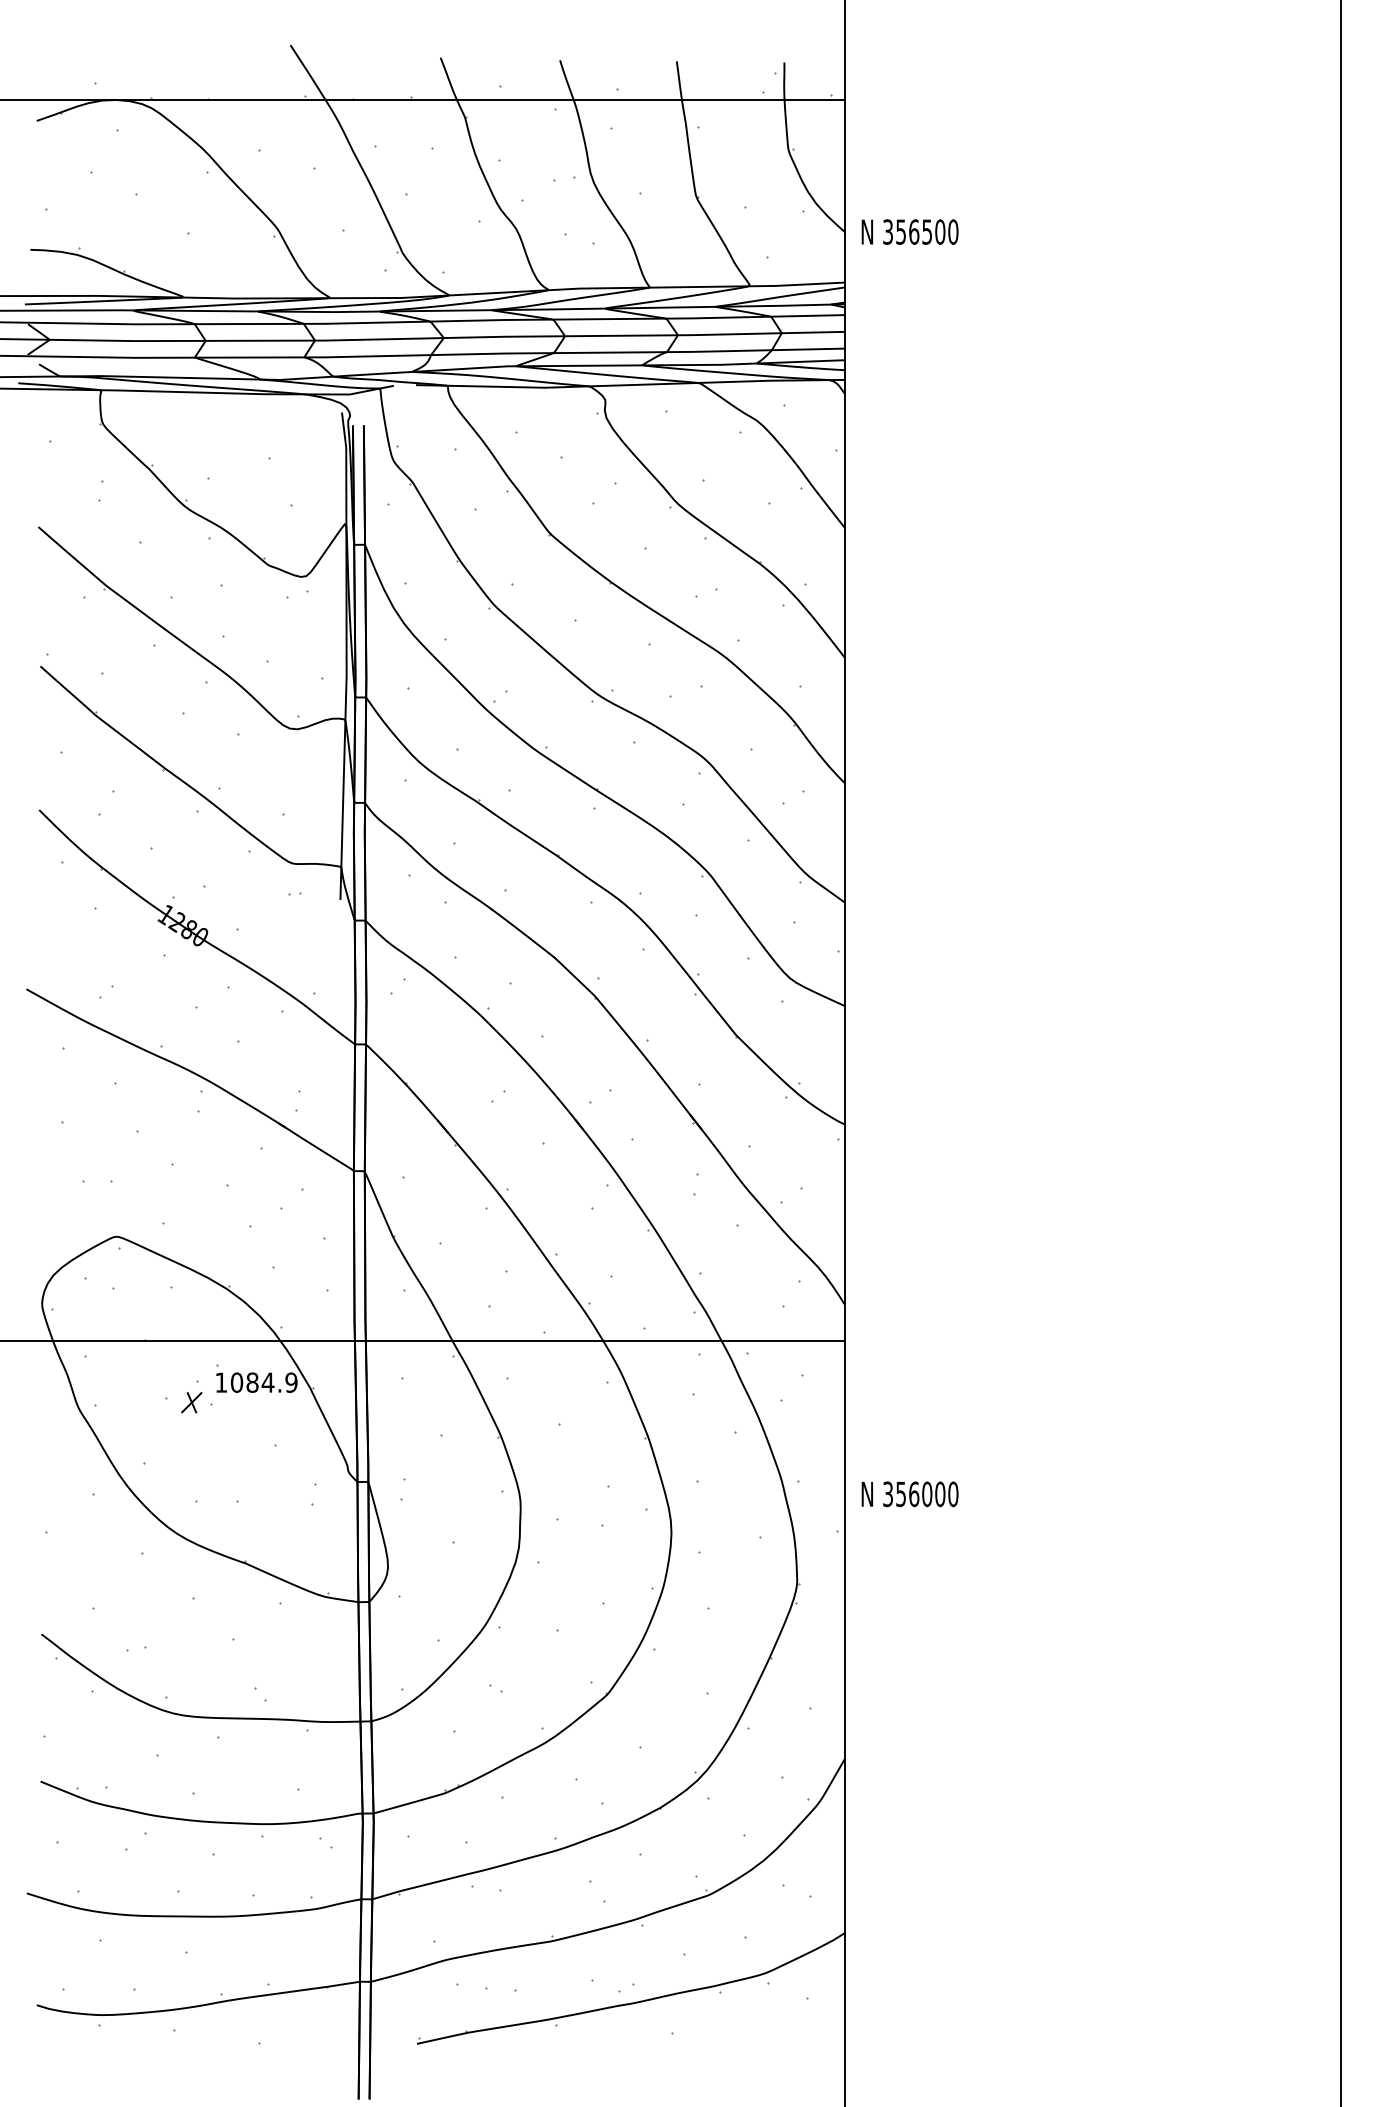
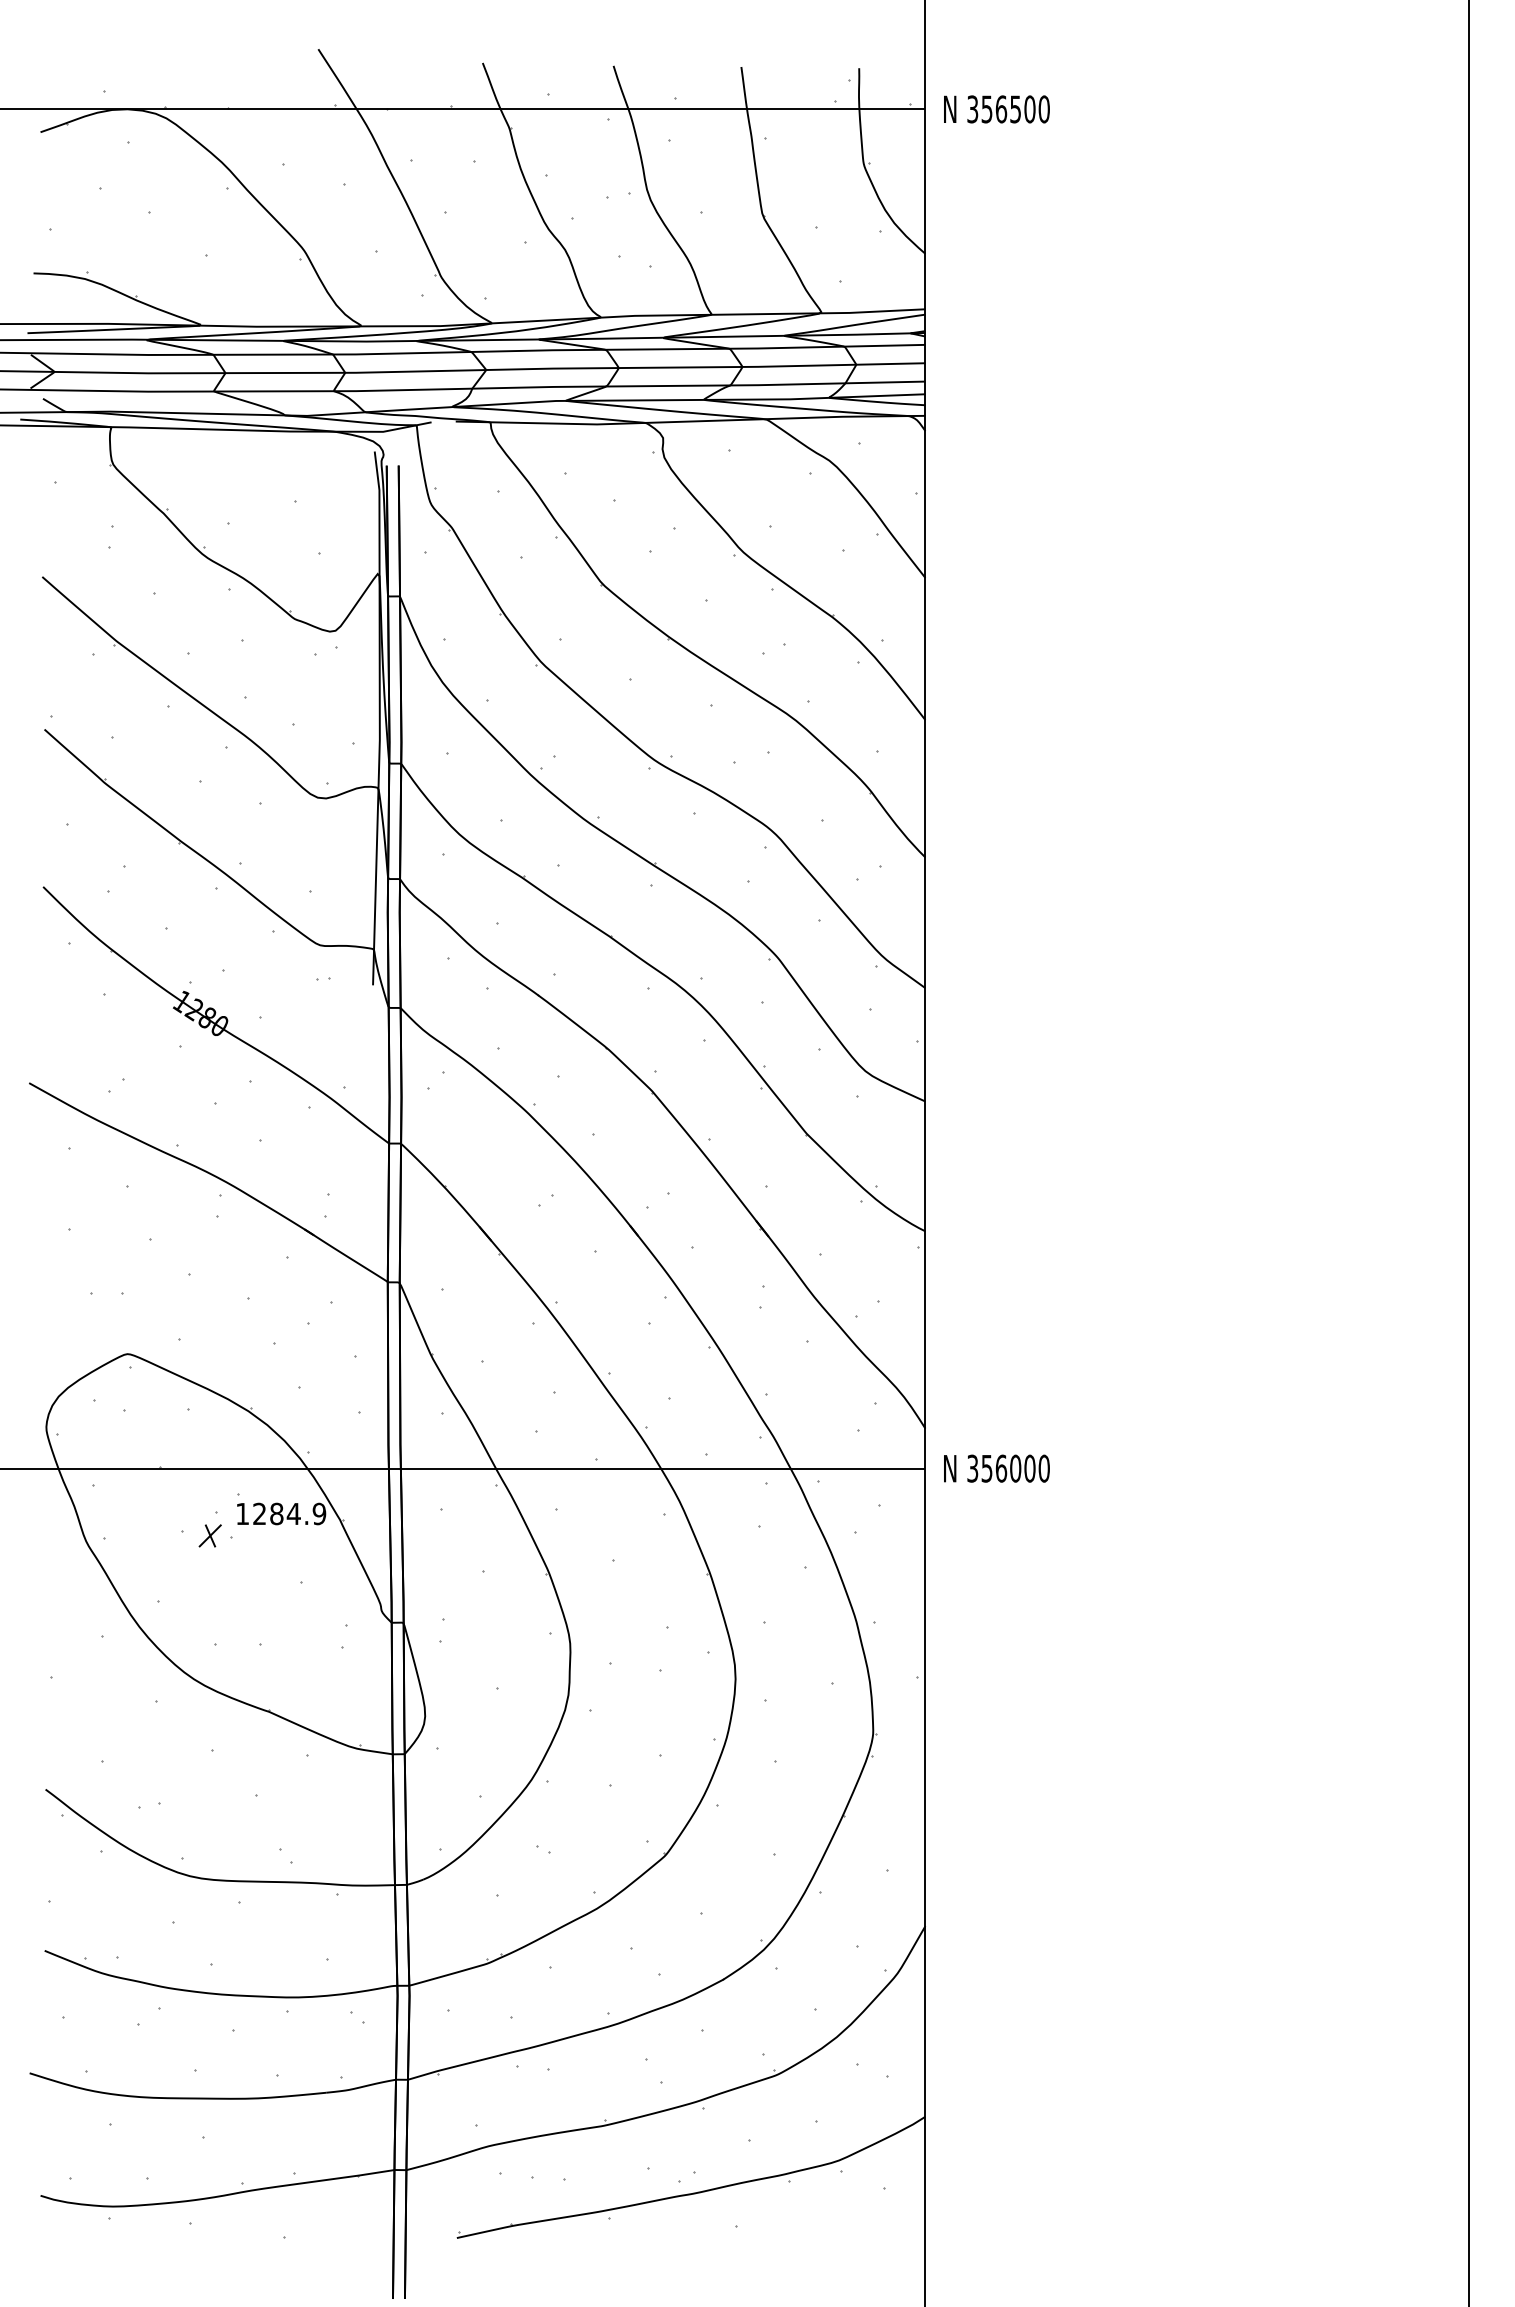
text: (909, 231) -> (996, 108), moved
text: (236, 1382) -> (259, 1513), 1084.9 -> 1284.9
text: (909, 1494) -> (996, 1468), moved

